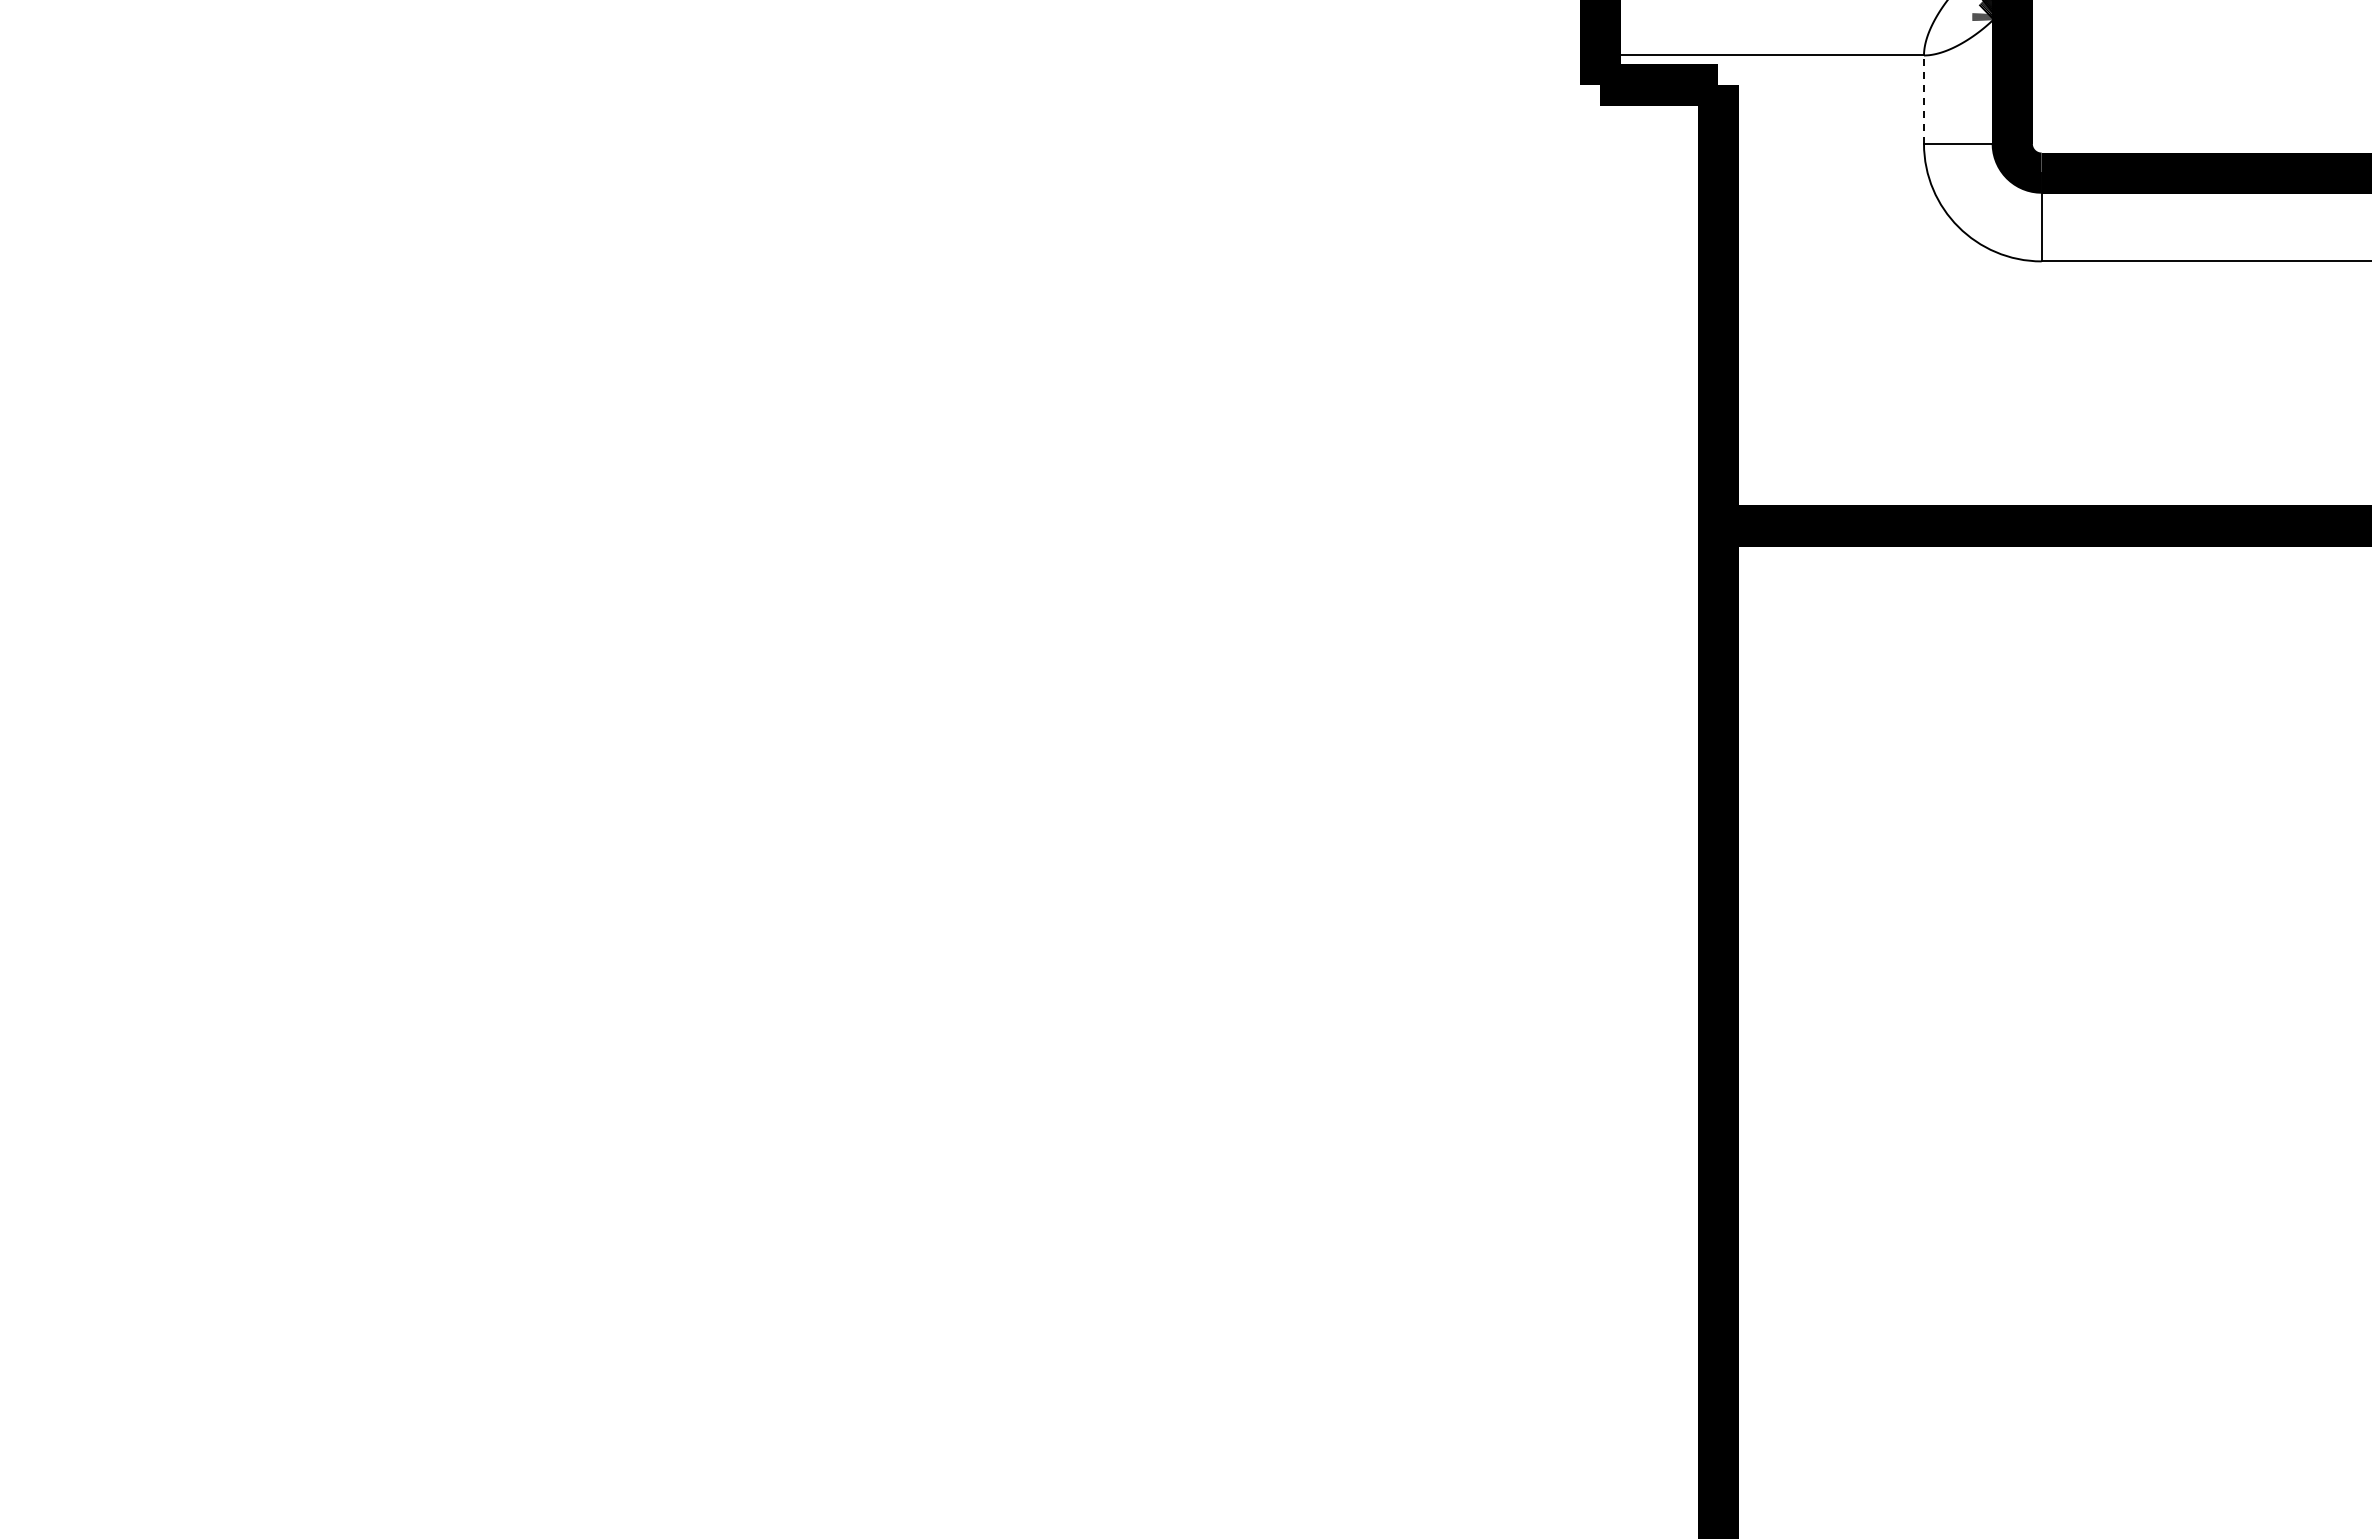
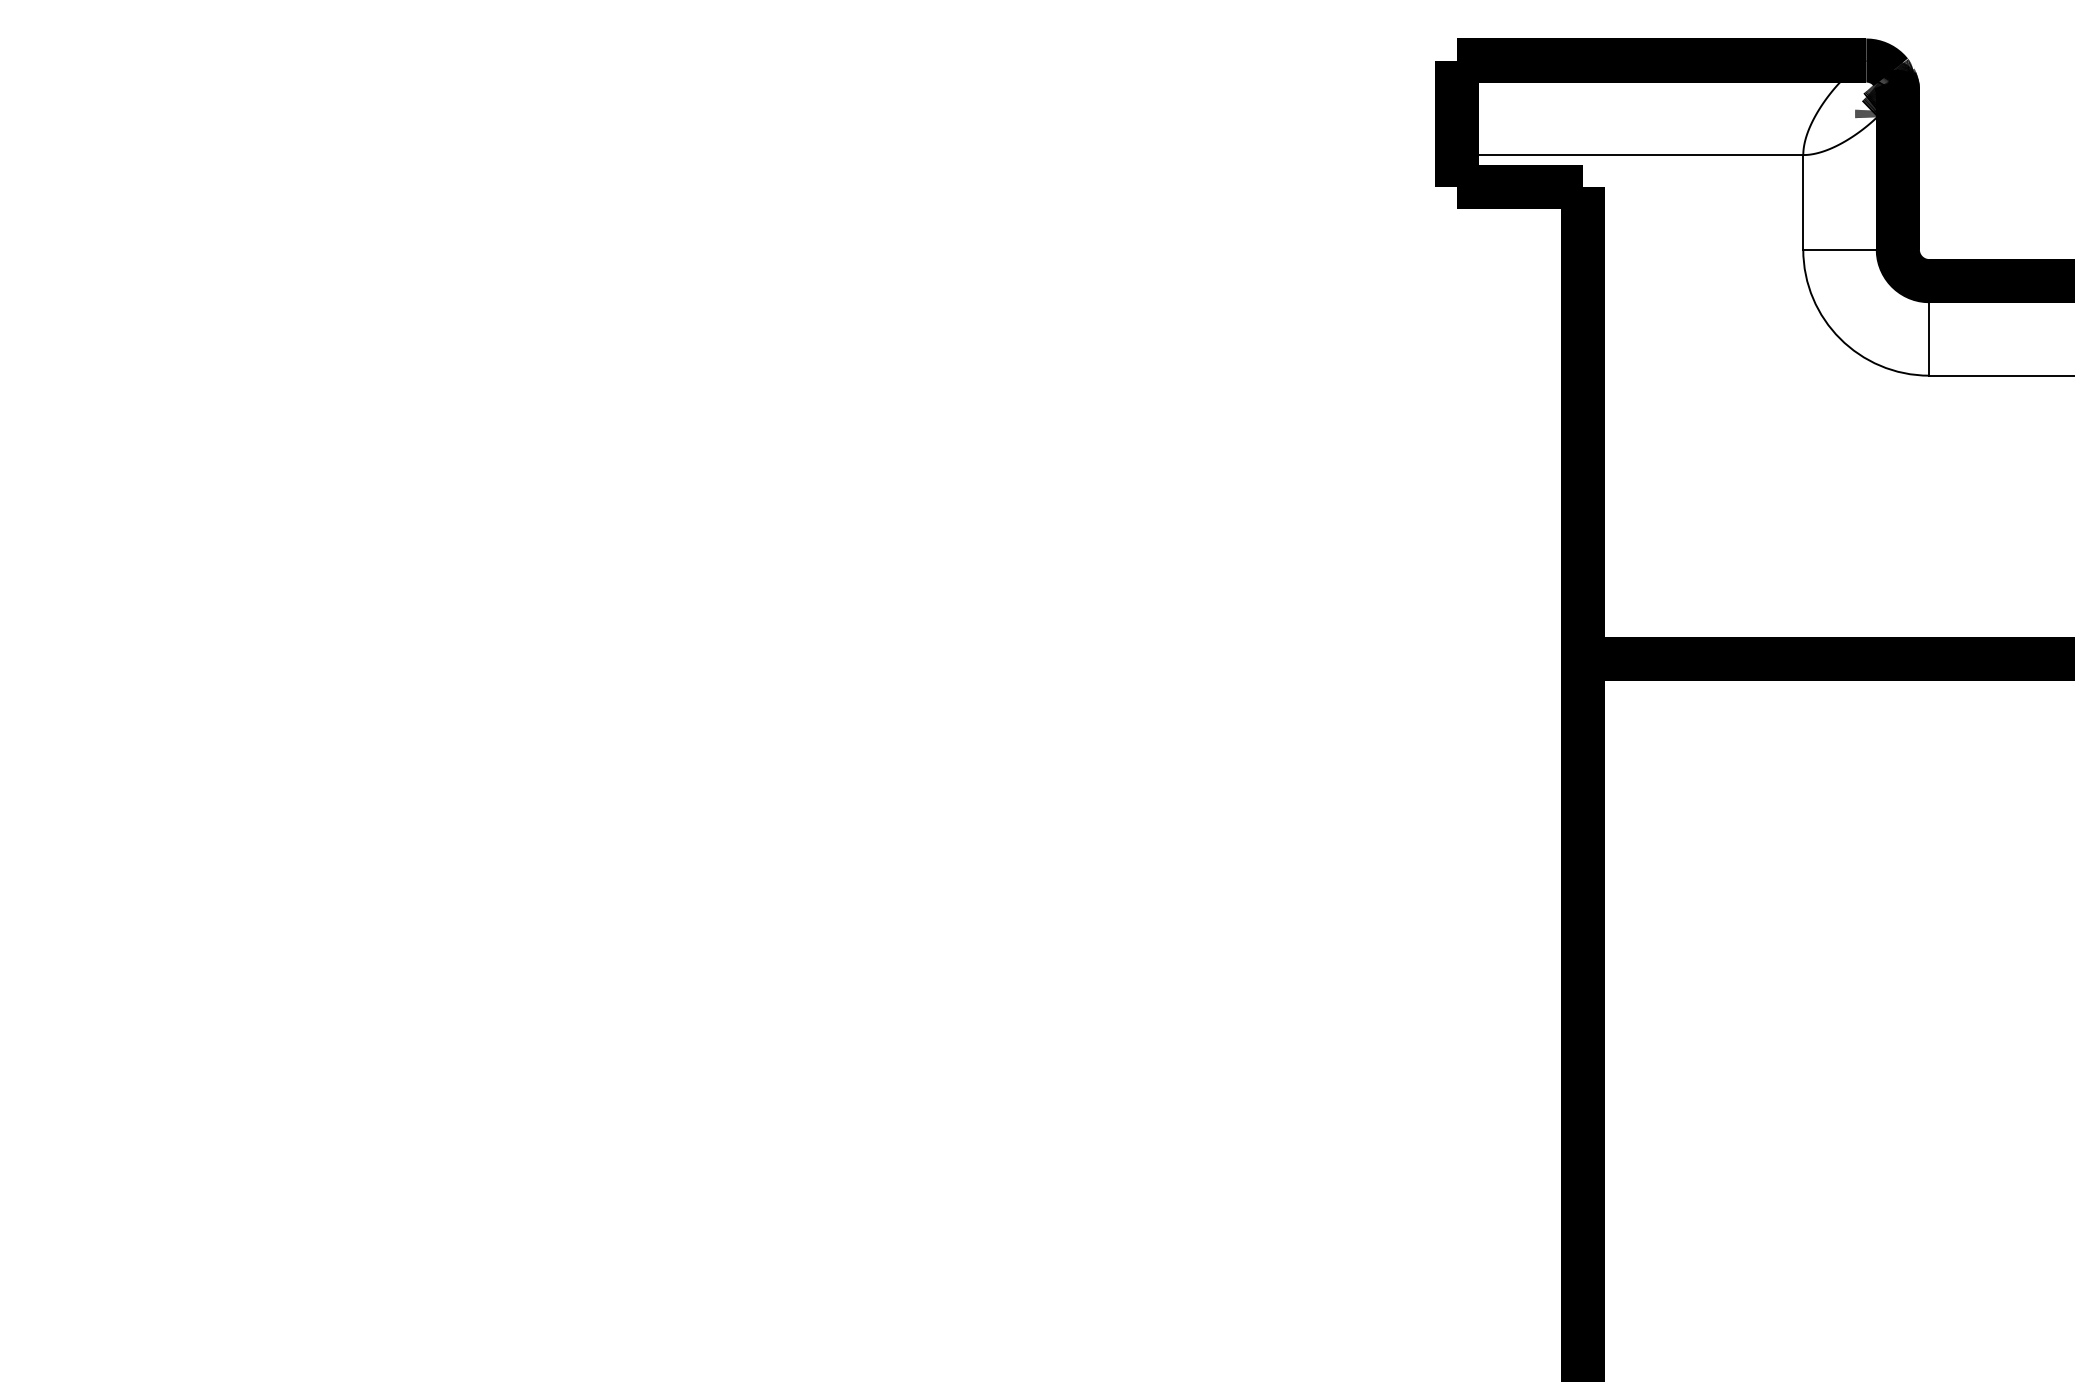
line: (1924, 99) -> (1803, 202), dashed -> solid

